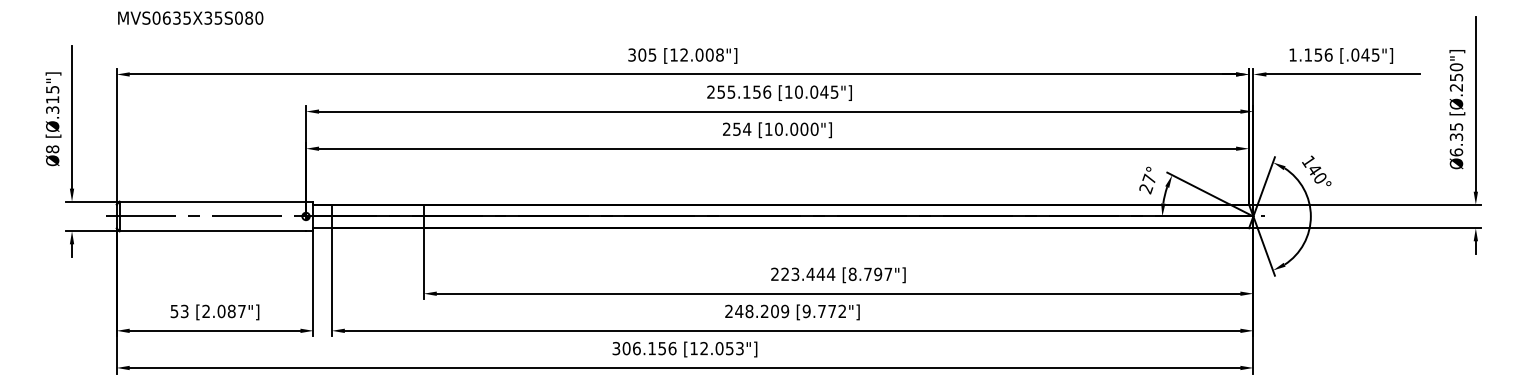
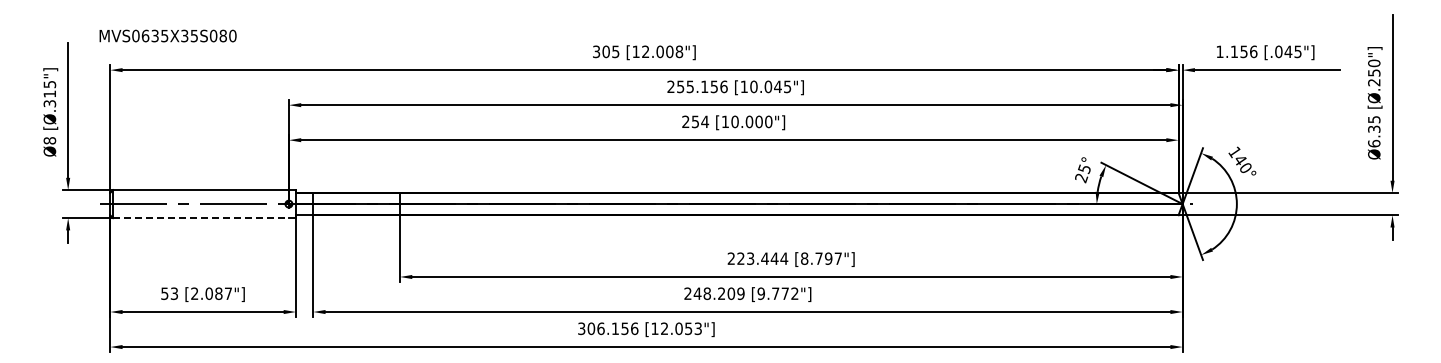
text: (190, 17) -> (167, 35), moved
text: (1148, 178) -> (1083, 168), 27° -> 25°
line: (213, 231) -> (201, 218), solid -> dashed

